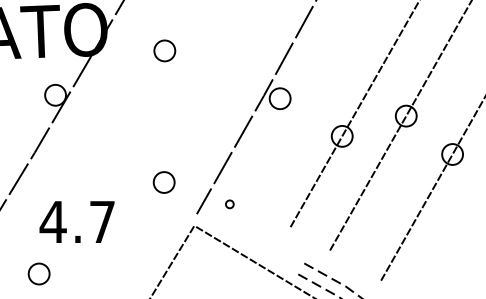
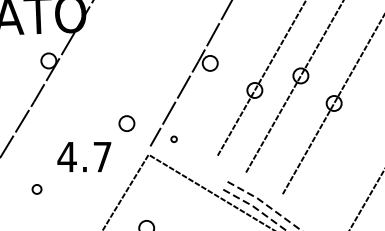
part: (164, 50) -> (127, 28), removed
text: (77, 221) -> (84, 156), moved
part: (38, 274) -> (36, 189), size x0.6

